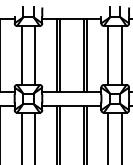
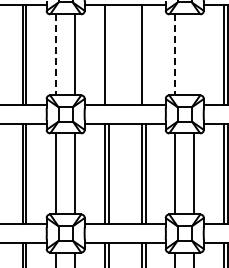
line: (21, 55) -> (56, 55), solid -> dashed
line: (59, 55) -> (108, 54), removed
line: (86, 55) -> (145, 54), removed
line: (108, 55) -> (175, 55), solid -> dashed
line: (122, 55) -> (194, 54), removed

